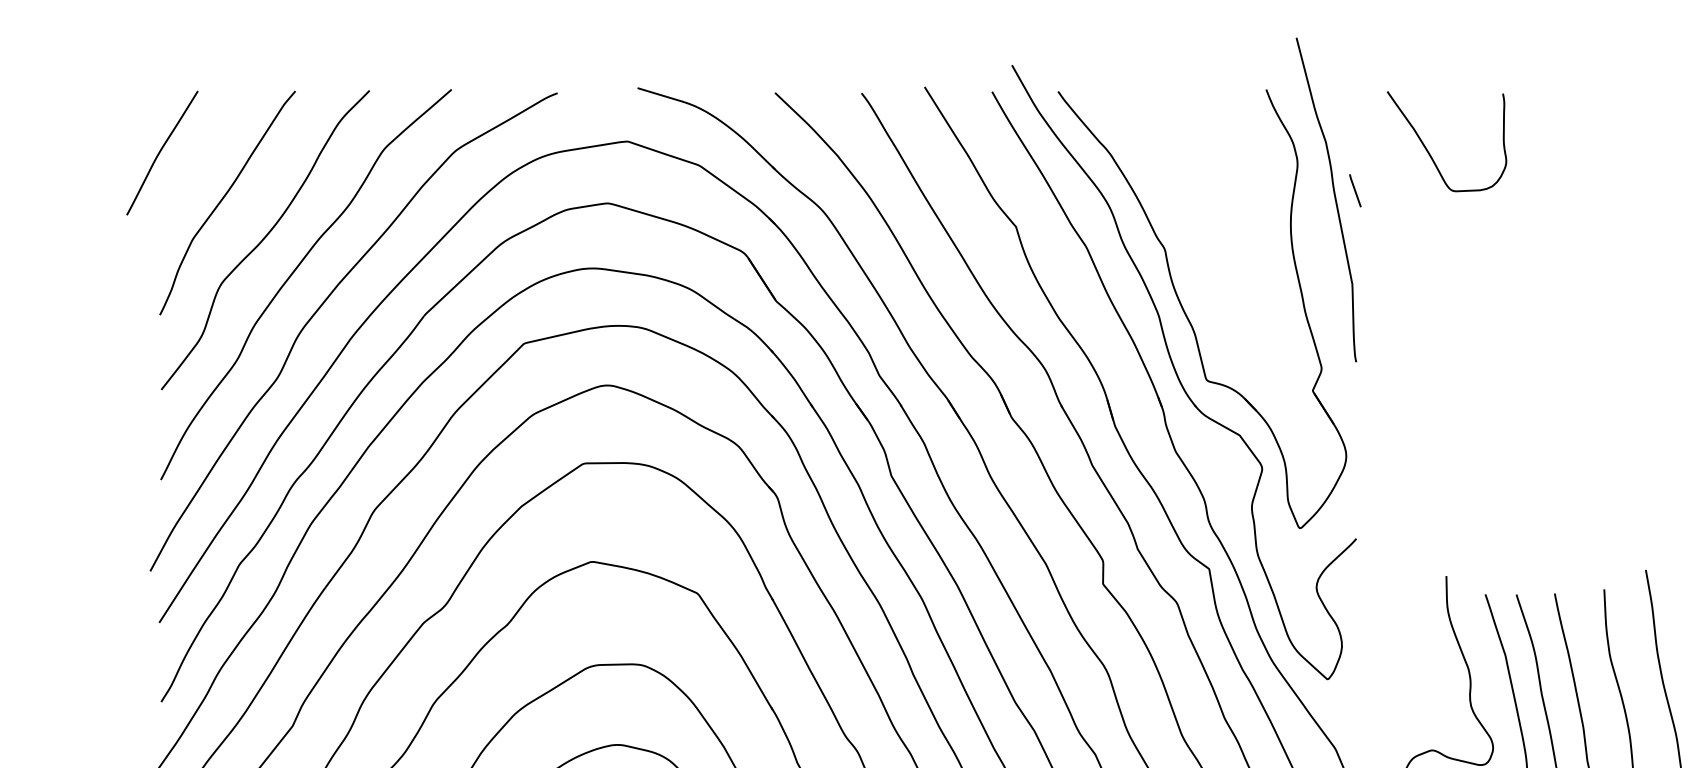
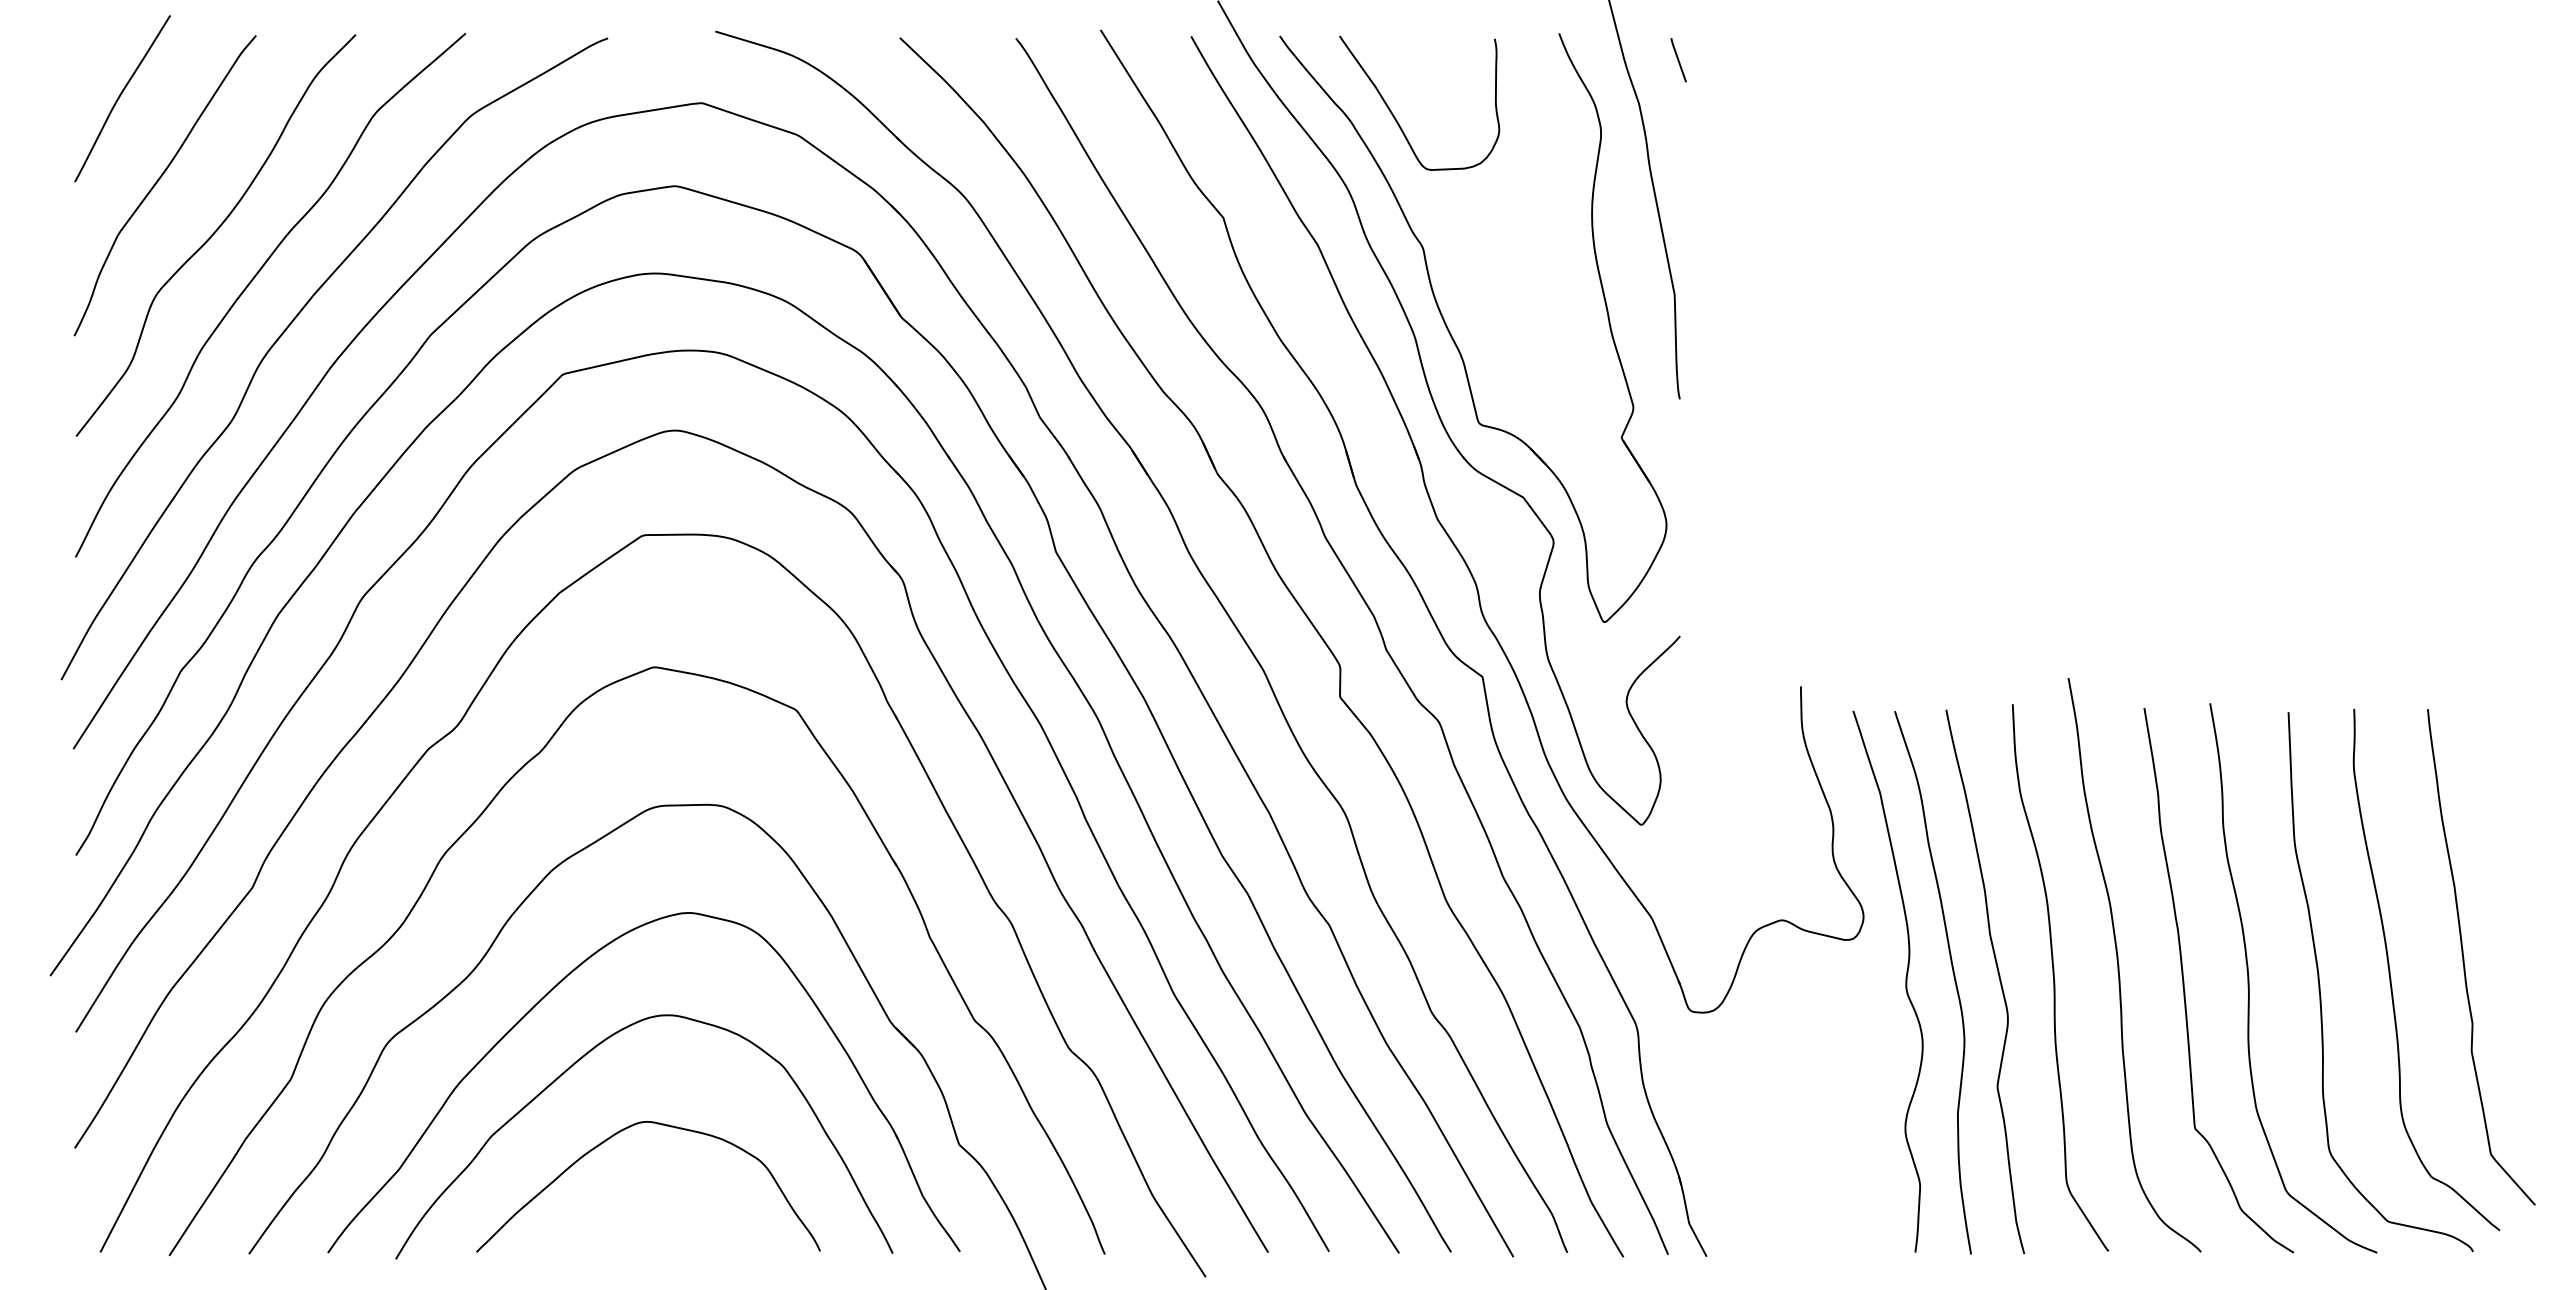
curve: (160, 151) -> (120, 96), moved
curve: (1429, 152) -> (1396, 118), moved
line: (1355, 190) -> (1678, 60), moved

